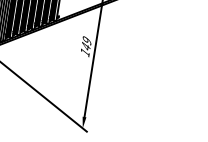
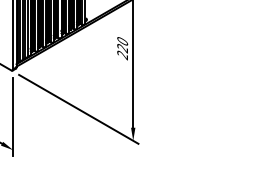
text: (85, 47) -> (122, 49), 149 -> 220

